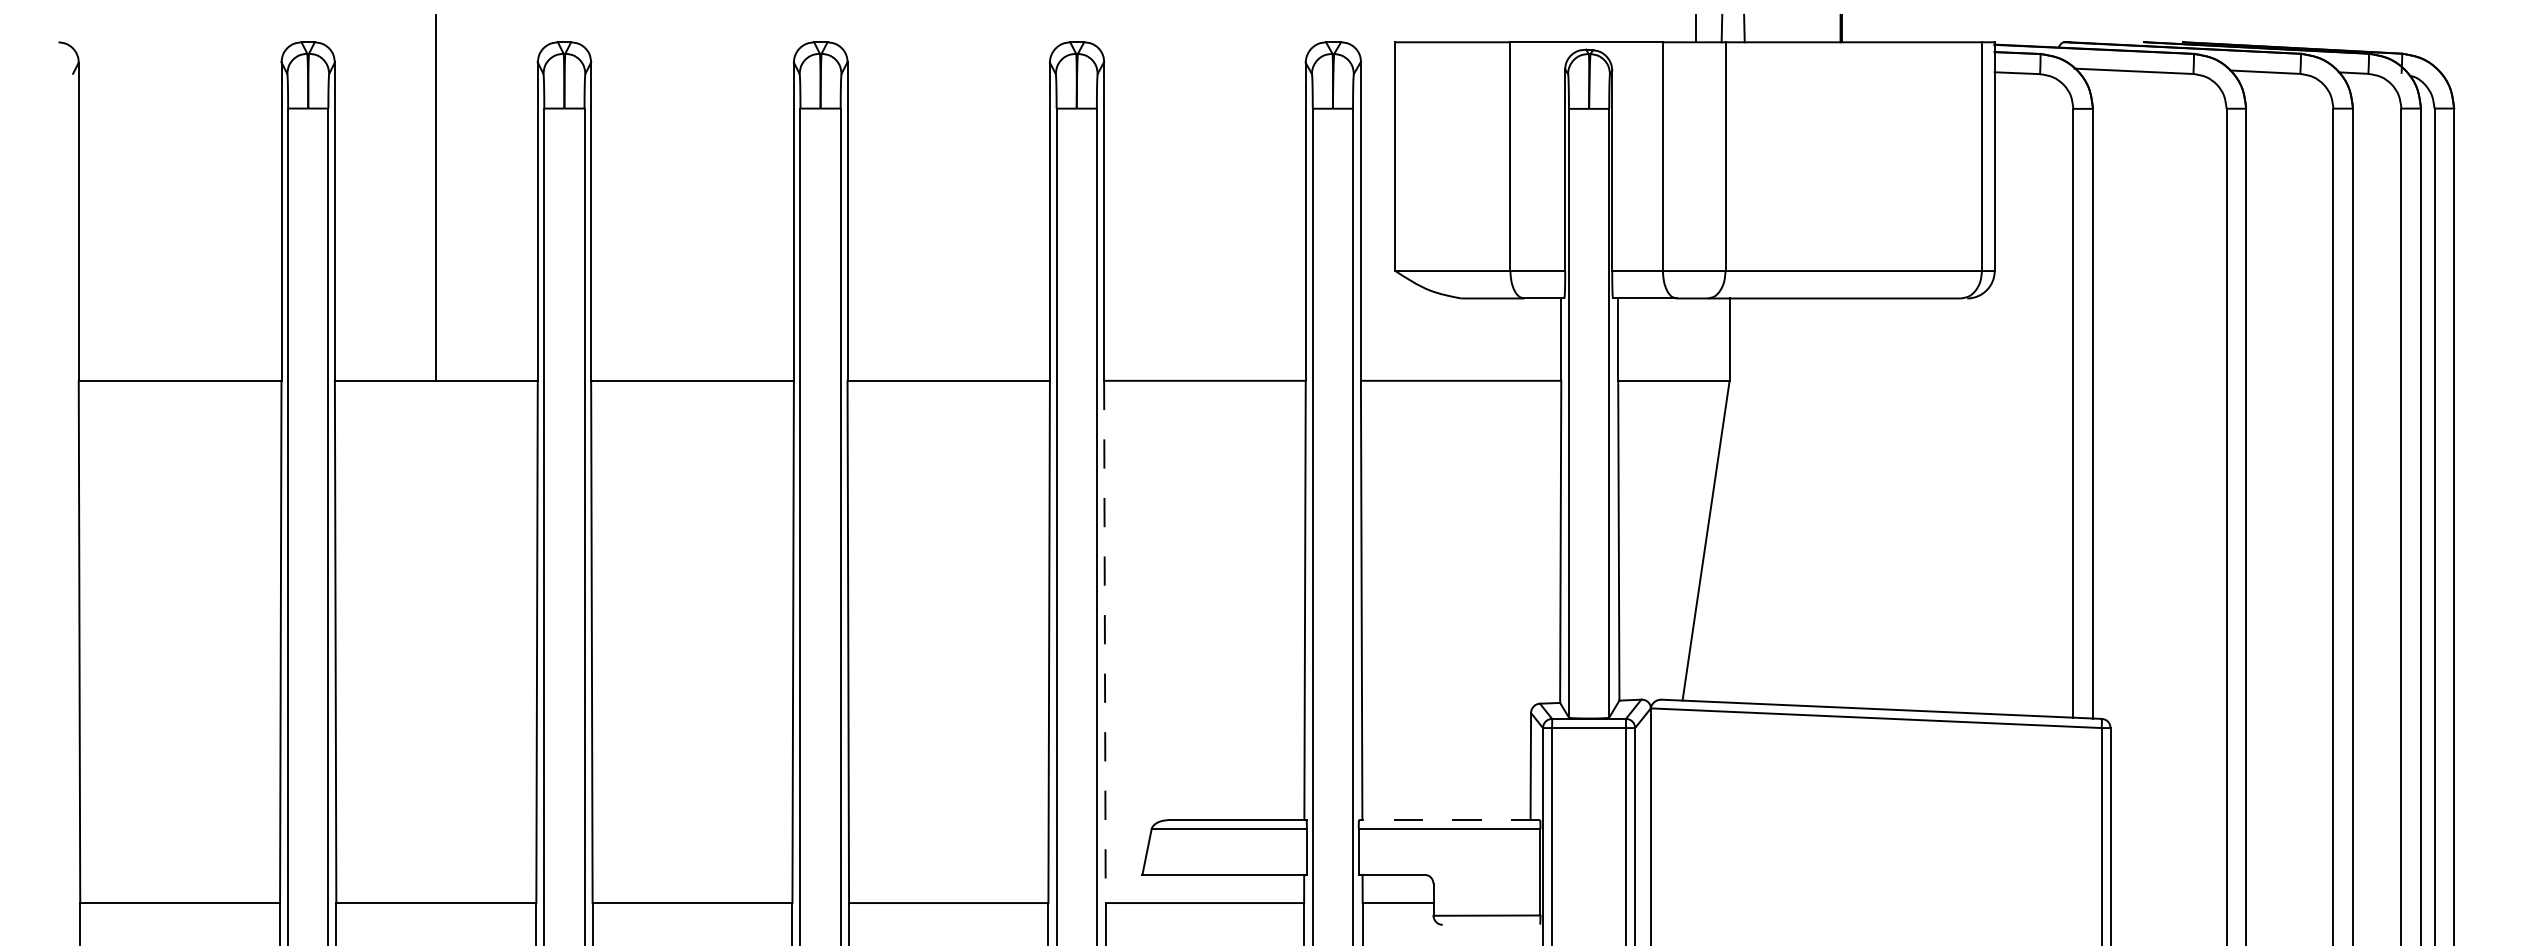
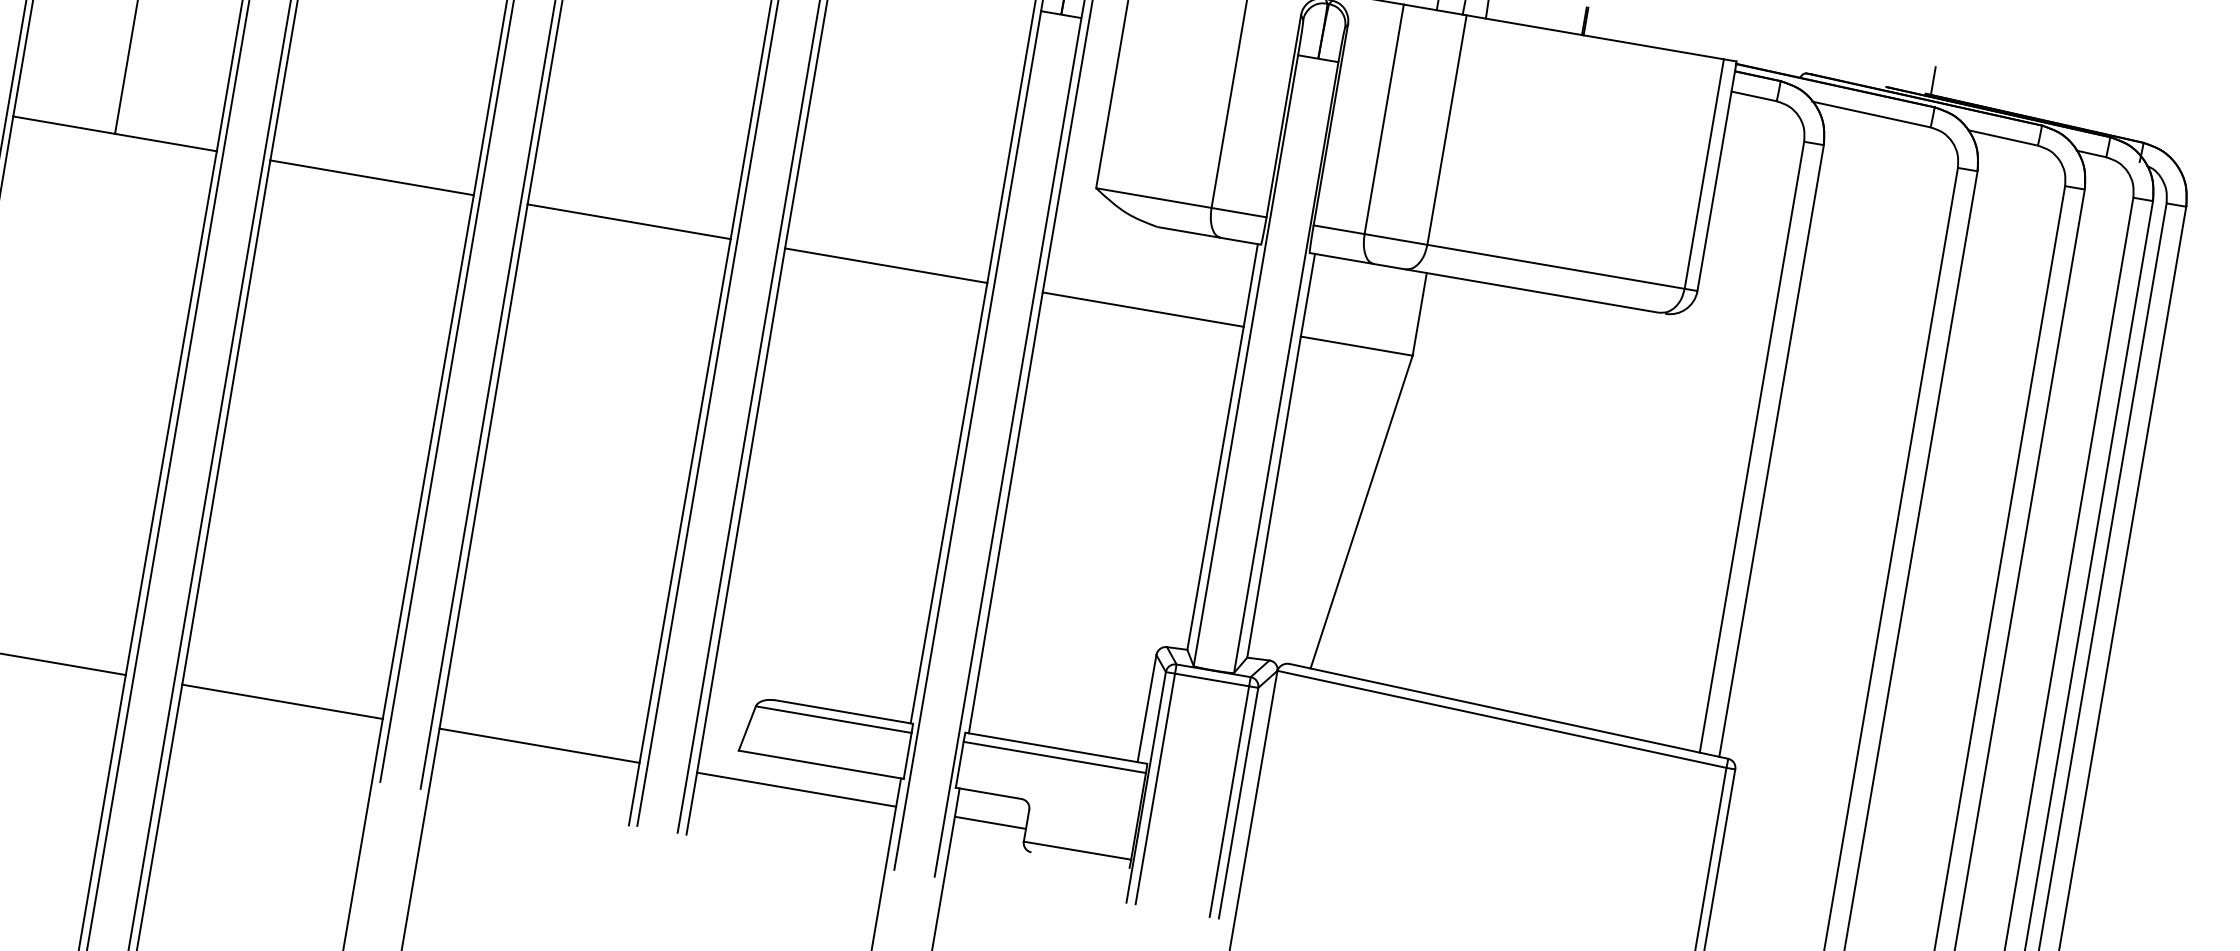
line: (2188, 28) -> (1933, 80), added
line: (1104, 642) -> (740, 511), dashed -> solid
line: (1449, 819) -> (1056, 747), dashed -> solid

